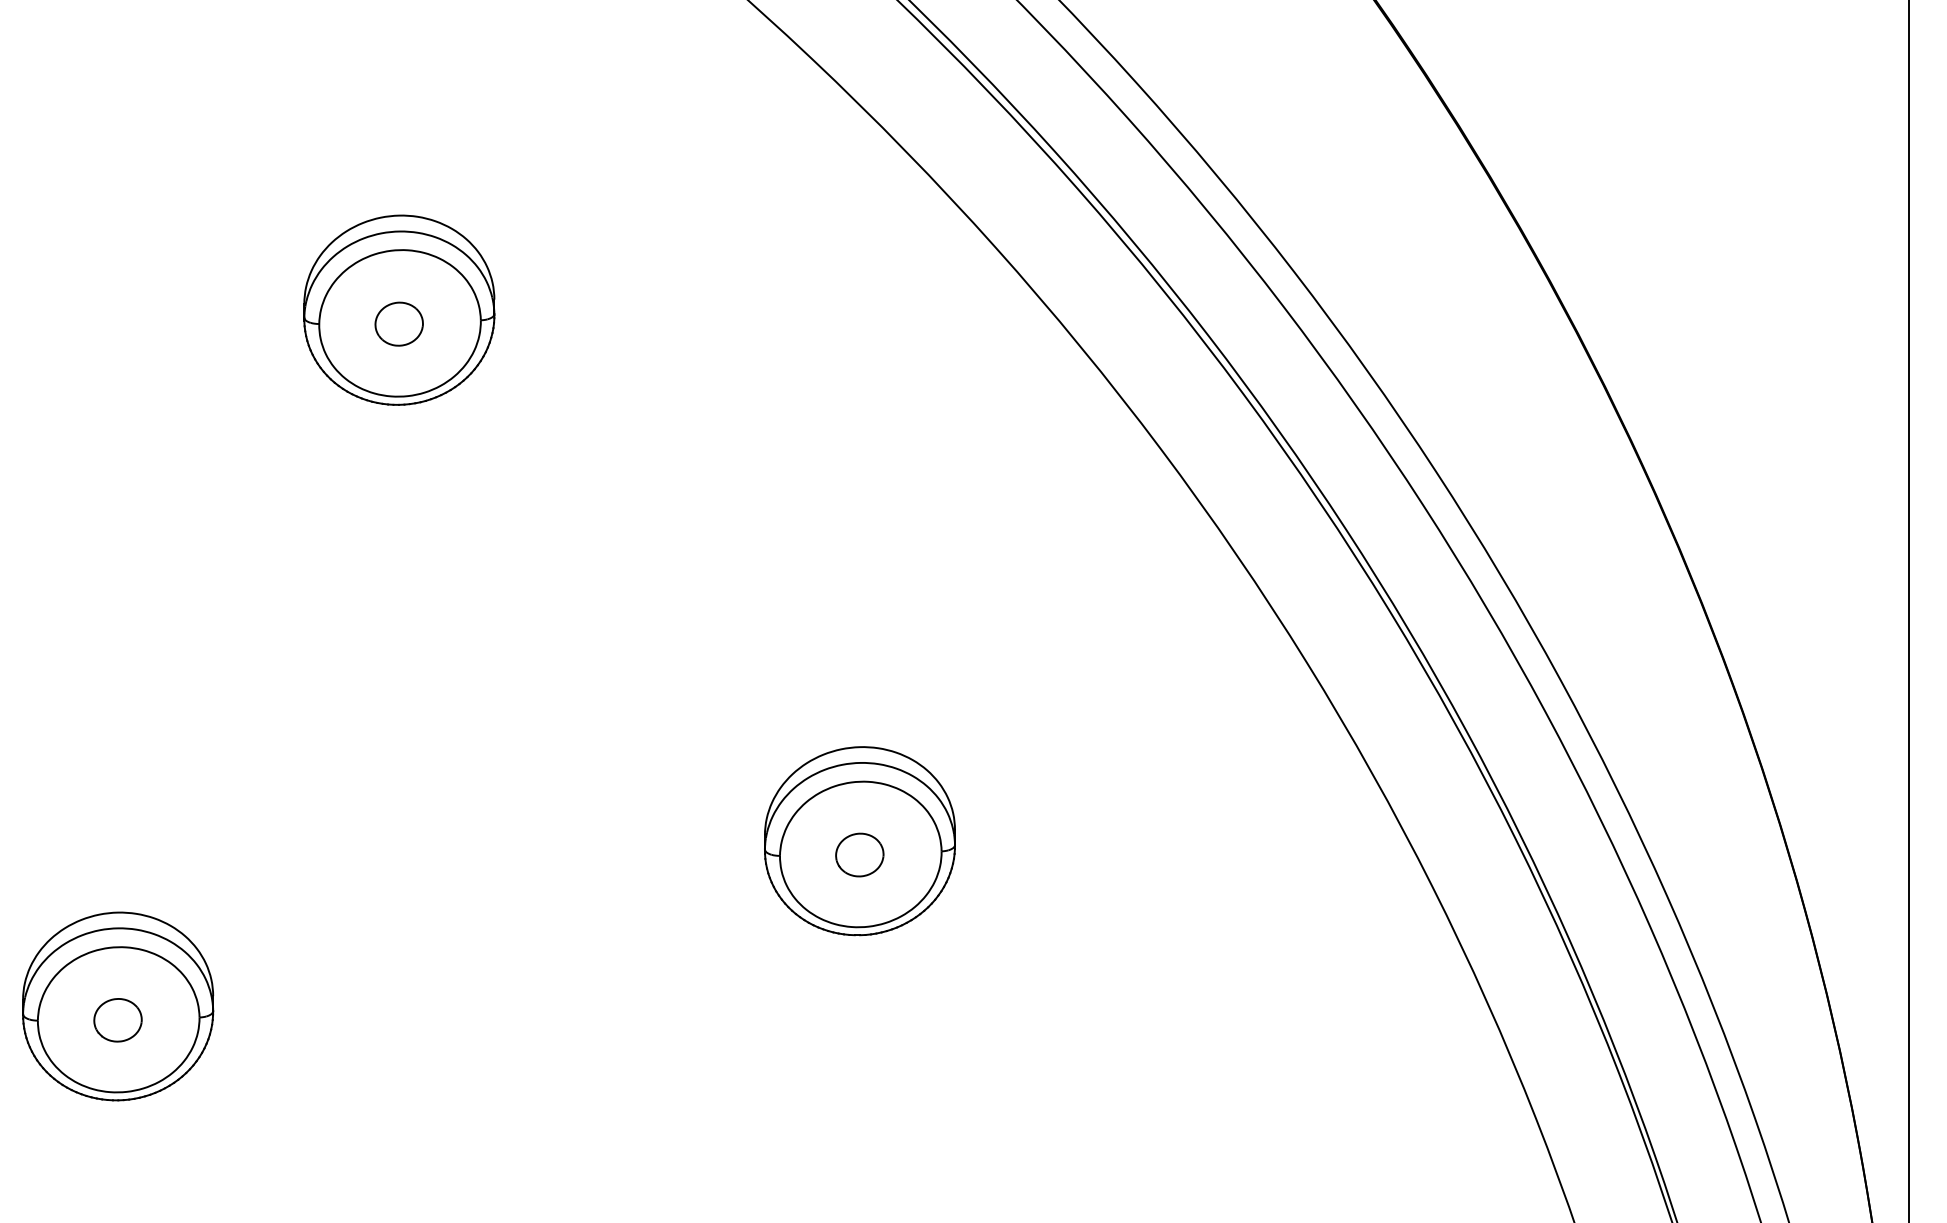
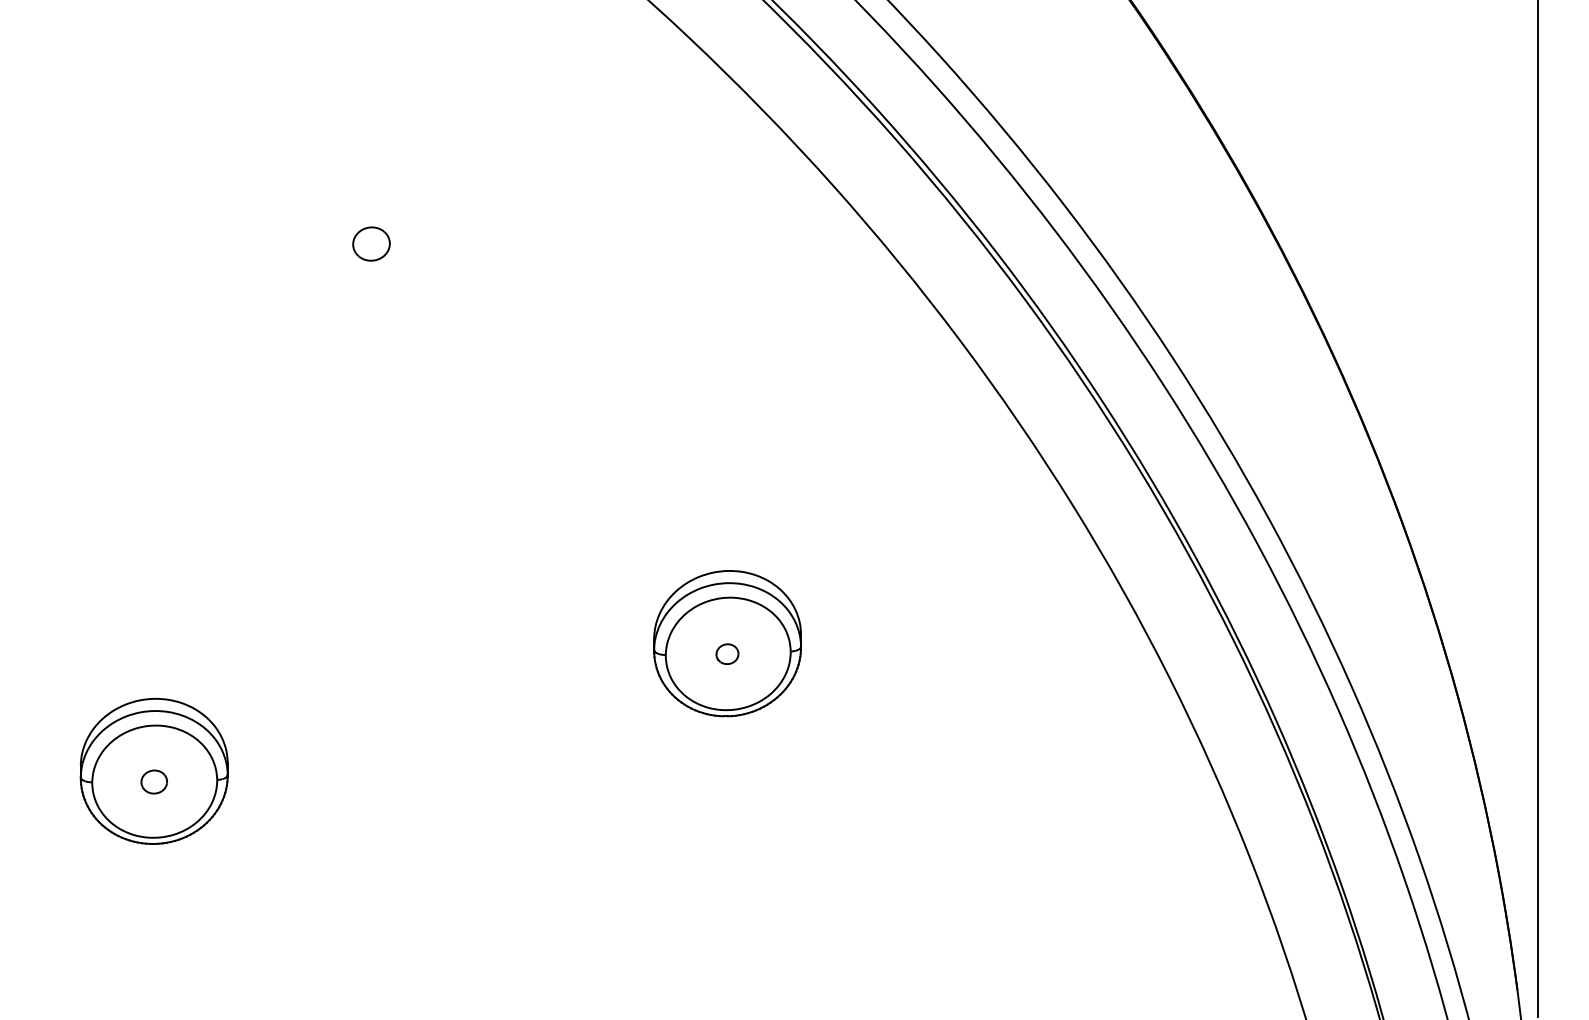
part: (399, 310) -> (371, 233), removed
part: (859, 853) -> (727, 653), size x0.6
part: (118, 1019) -> (154, 781), size x0.7

